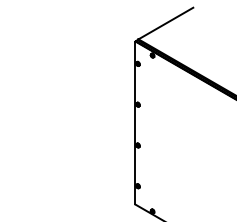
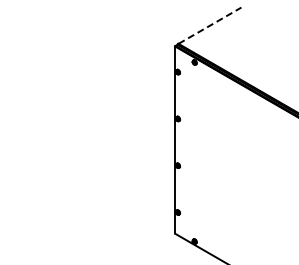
line: (166, 23) -> (210, 25), solid -> dashed

